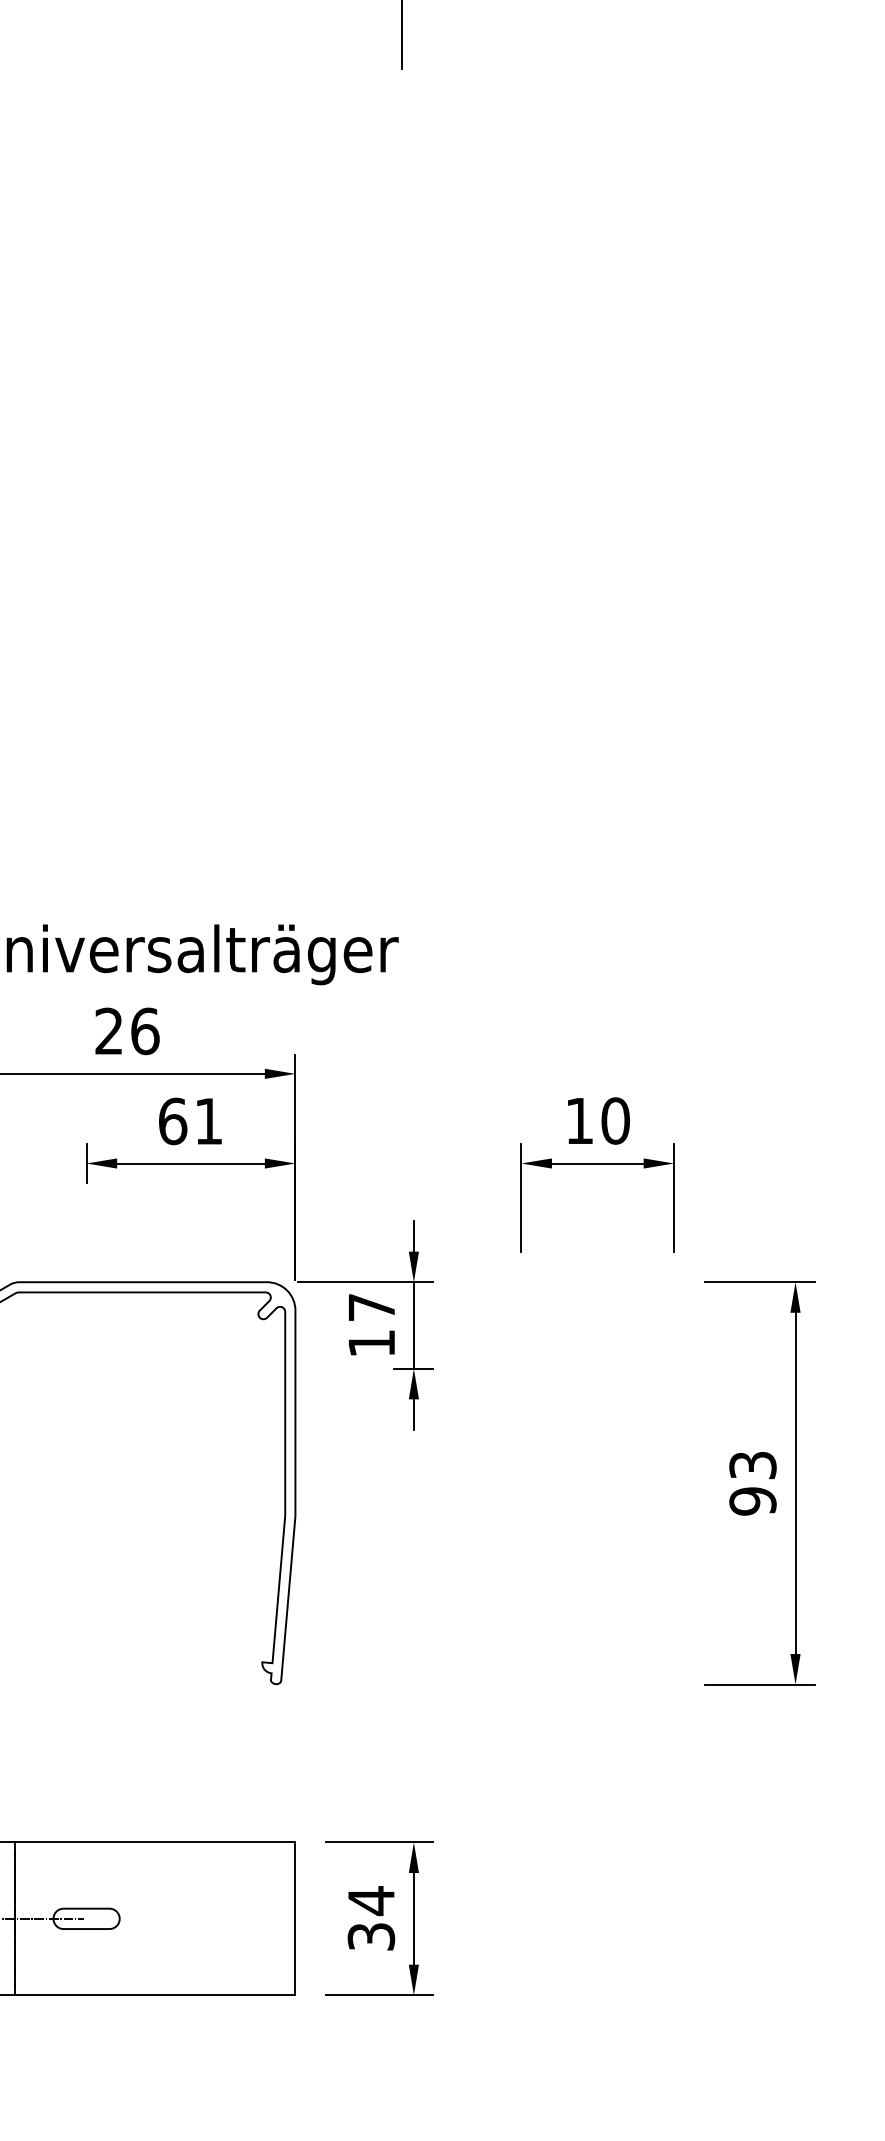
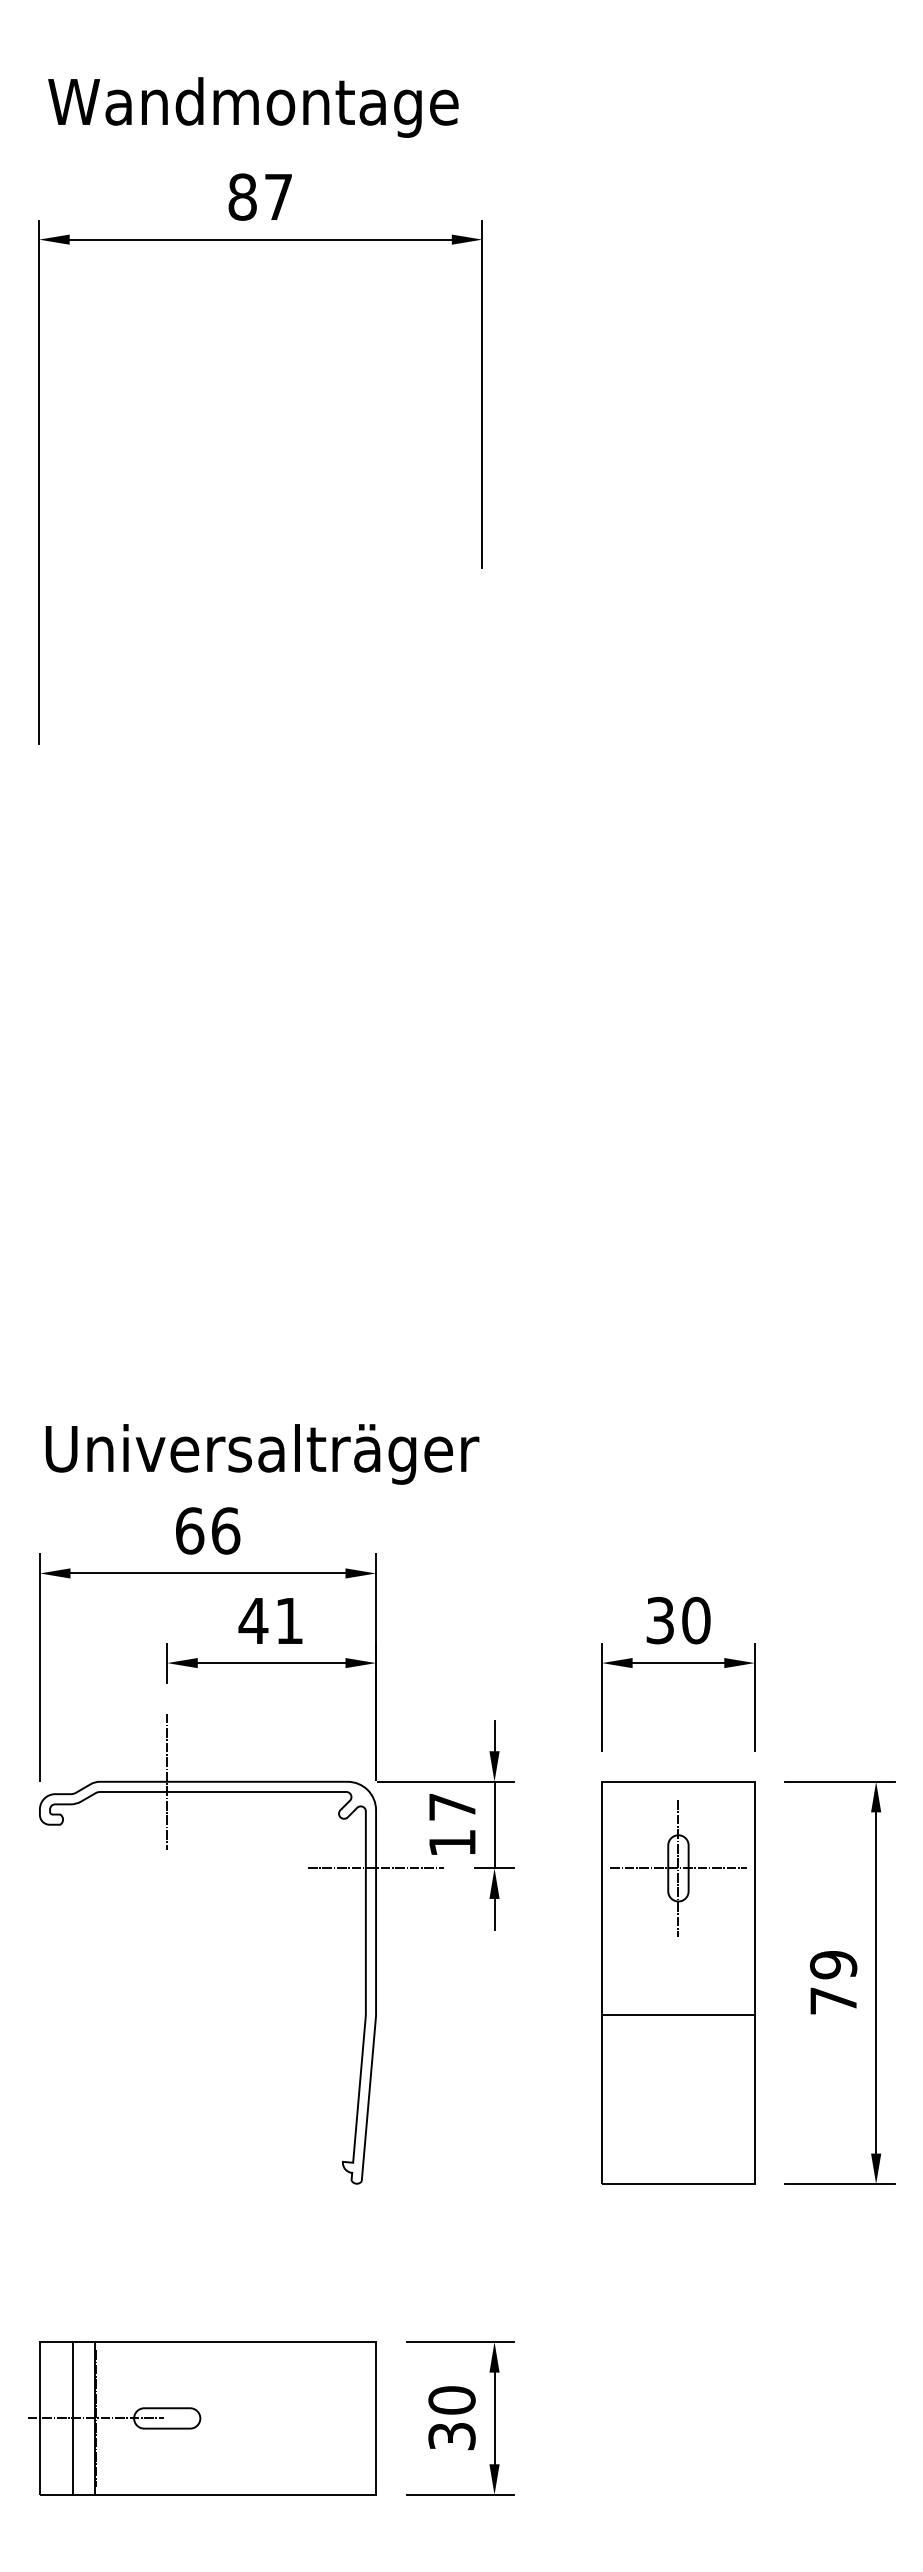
text: (109, 1030) -> (190, 1530), 26 -> 66
text: (172, 1120) -> (253, 1620), 61 -> 41
text: (578, 1120) -> (659, 1620), 10 -> 30
line: (86, 1281) -> (167, 1781), added
line: (294, 1368) -> (375, 1868), added
part: (597, 1482) -> (678, 1982), added
text: (752, 1483) -> (833, 1983), 93 -> 79
text: (370, 1900) -> (451, 2400), 34 -> 30

